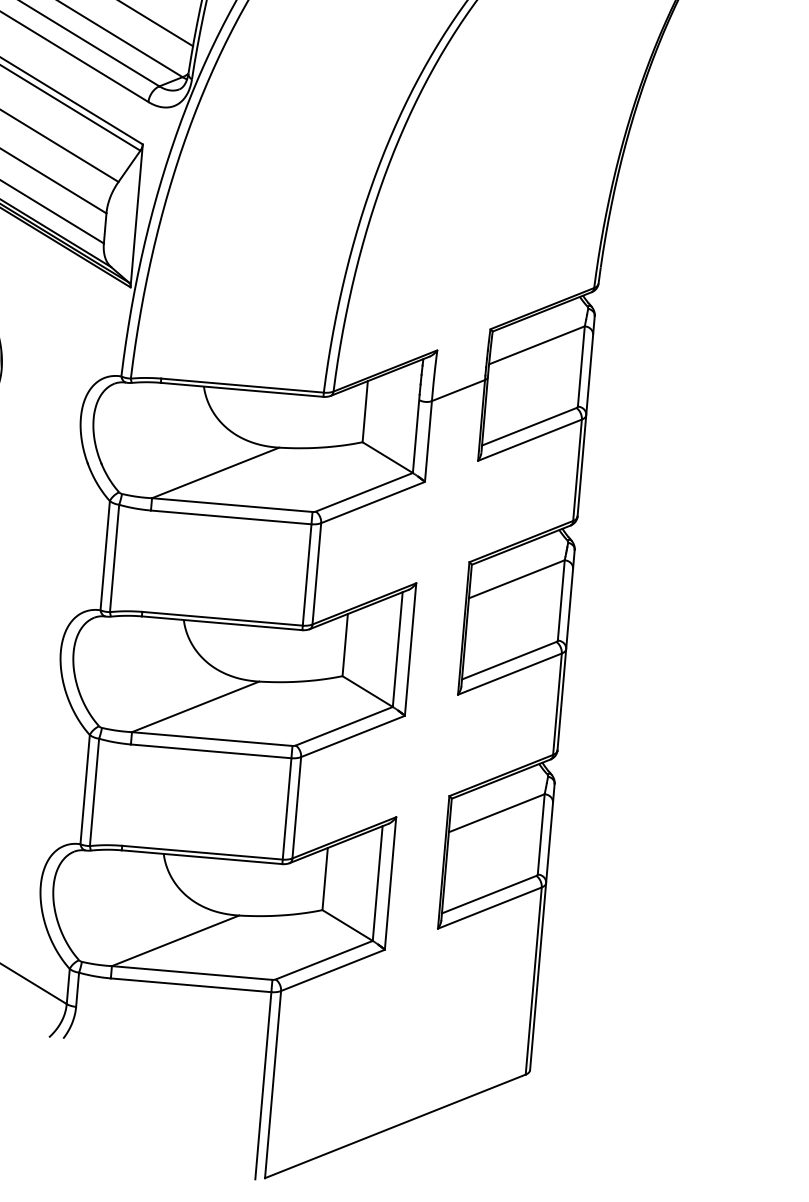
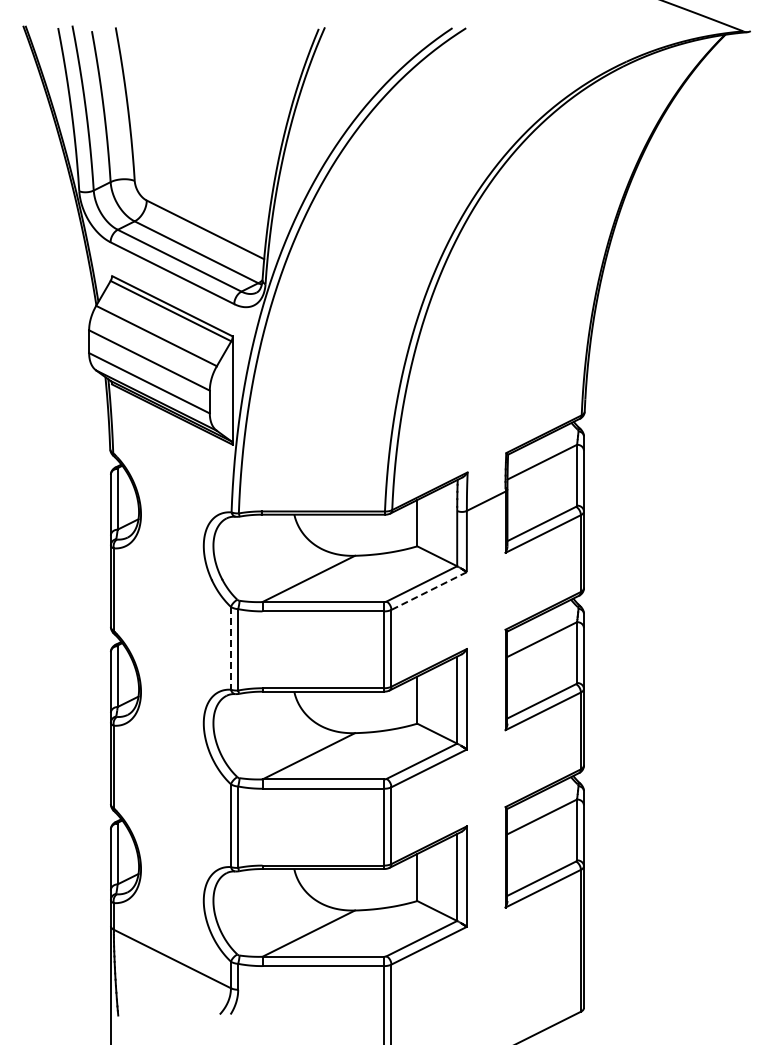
line: (372, 503) -> (428, 591), solid -> dashed
line: (104, 555) -> (230, 648), solid -> dashed

